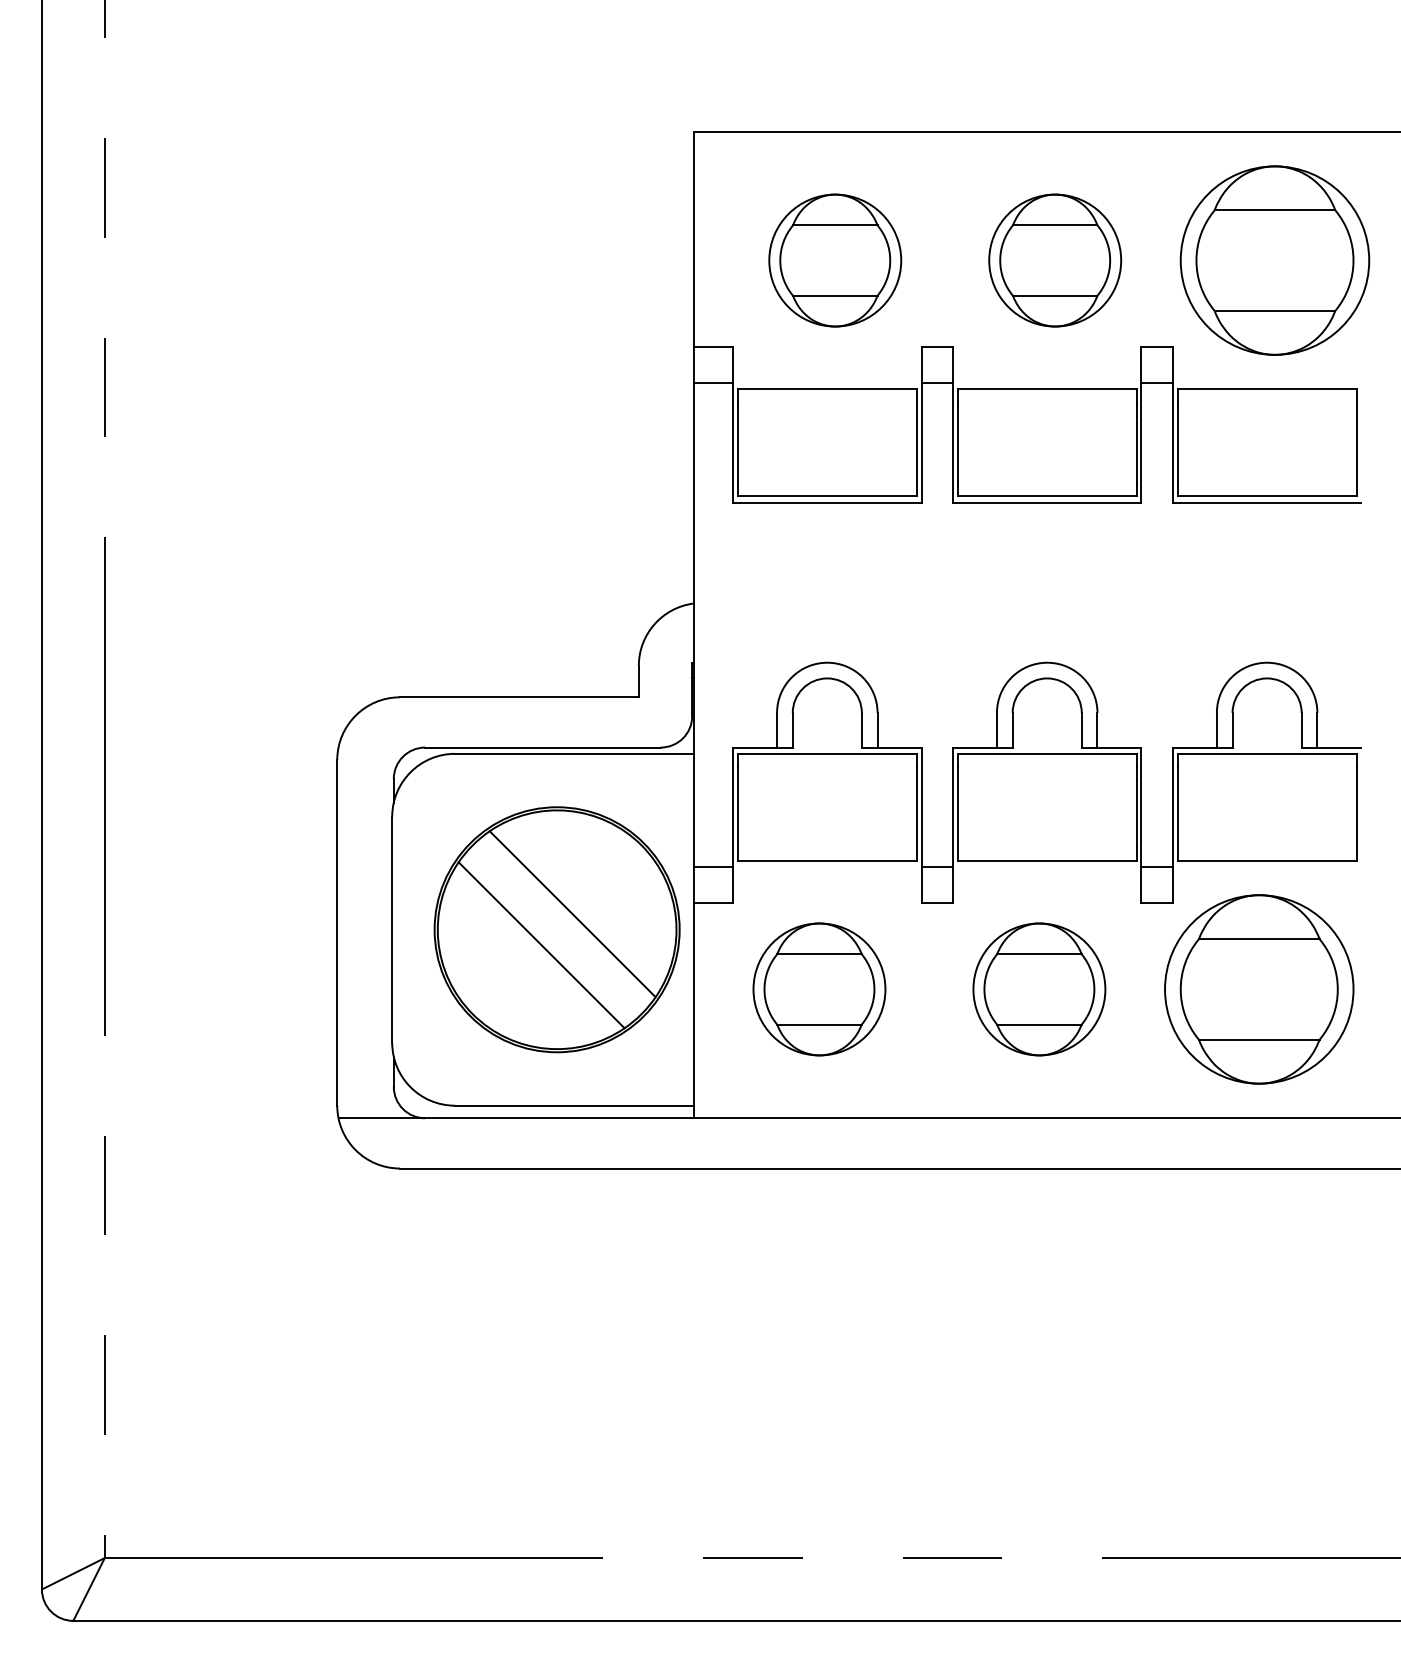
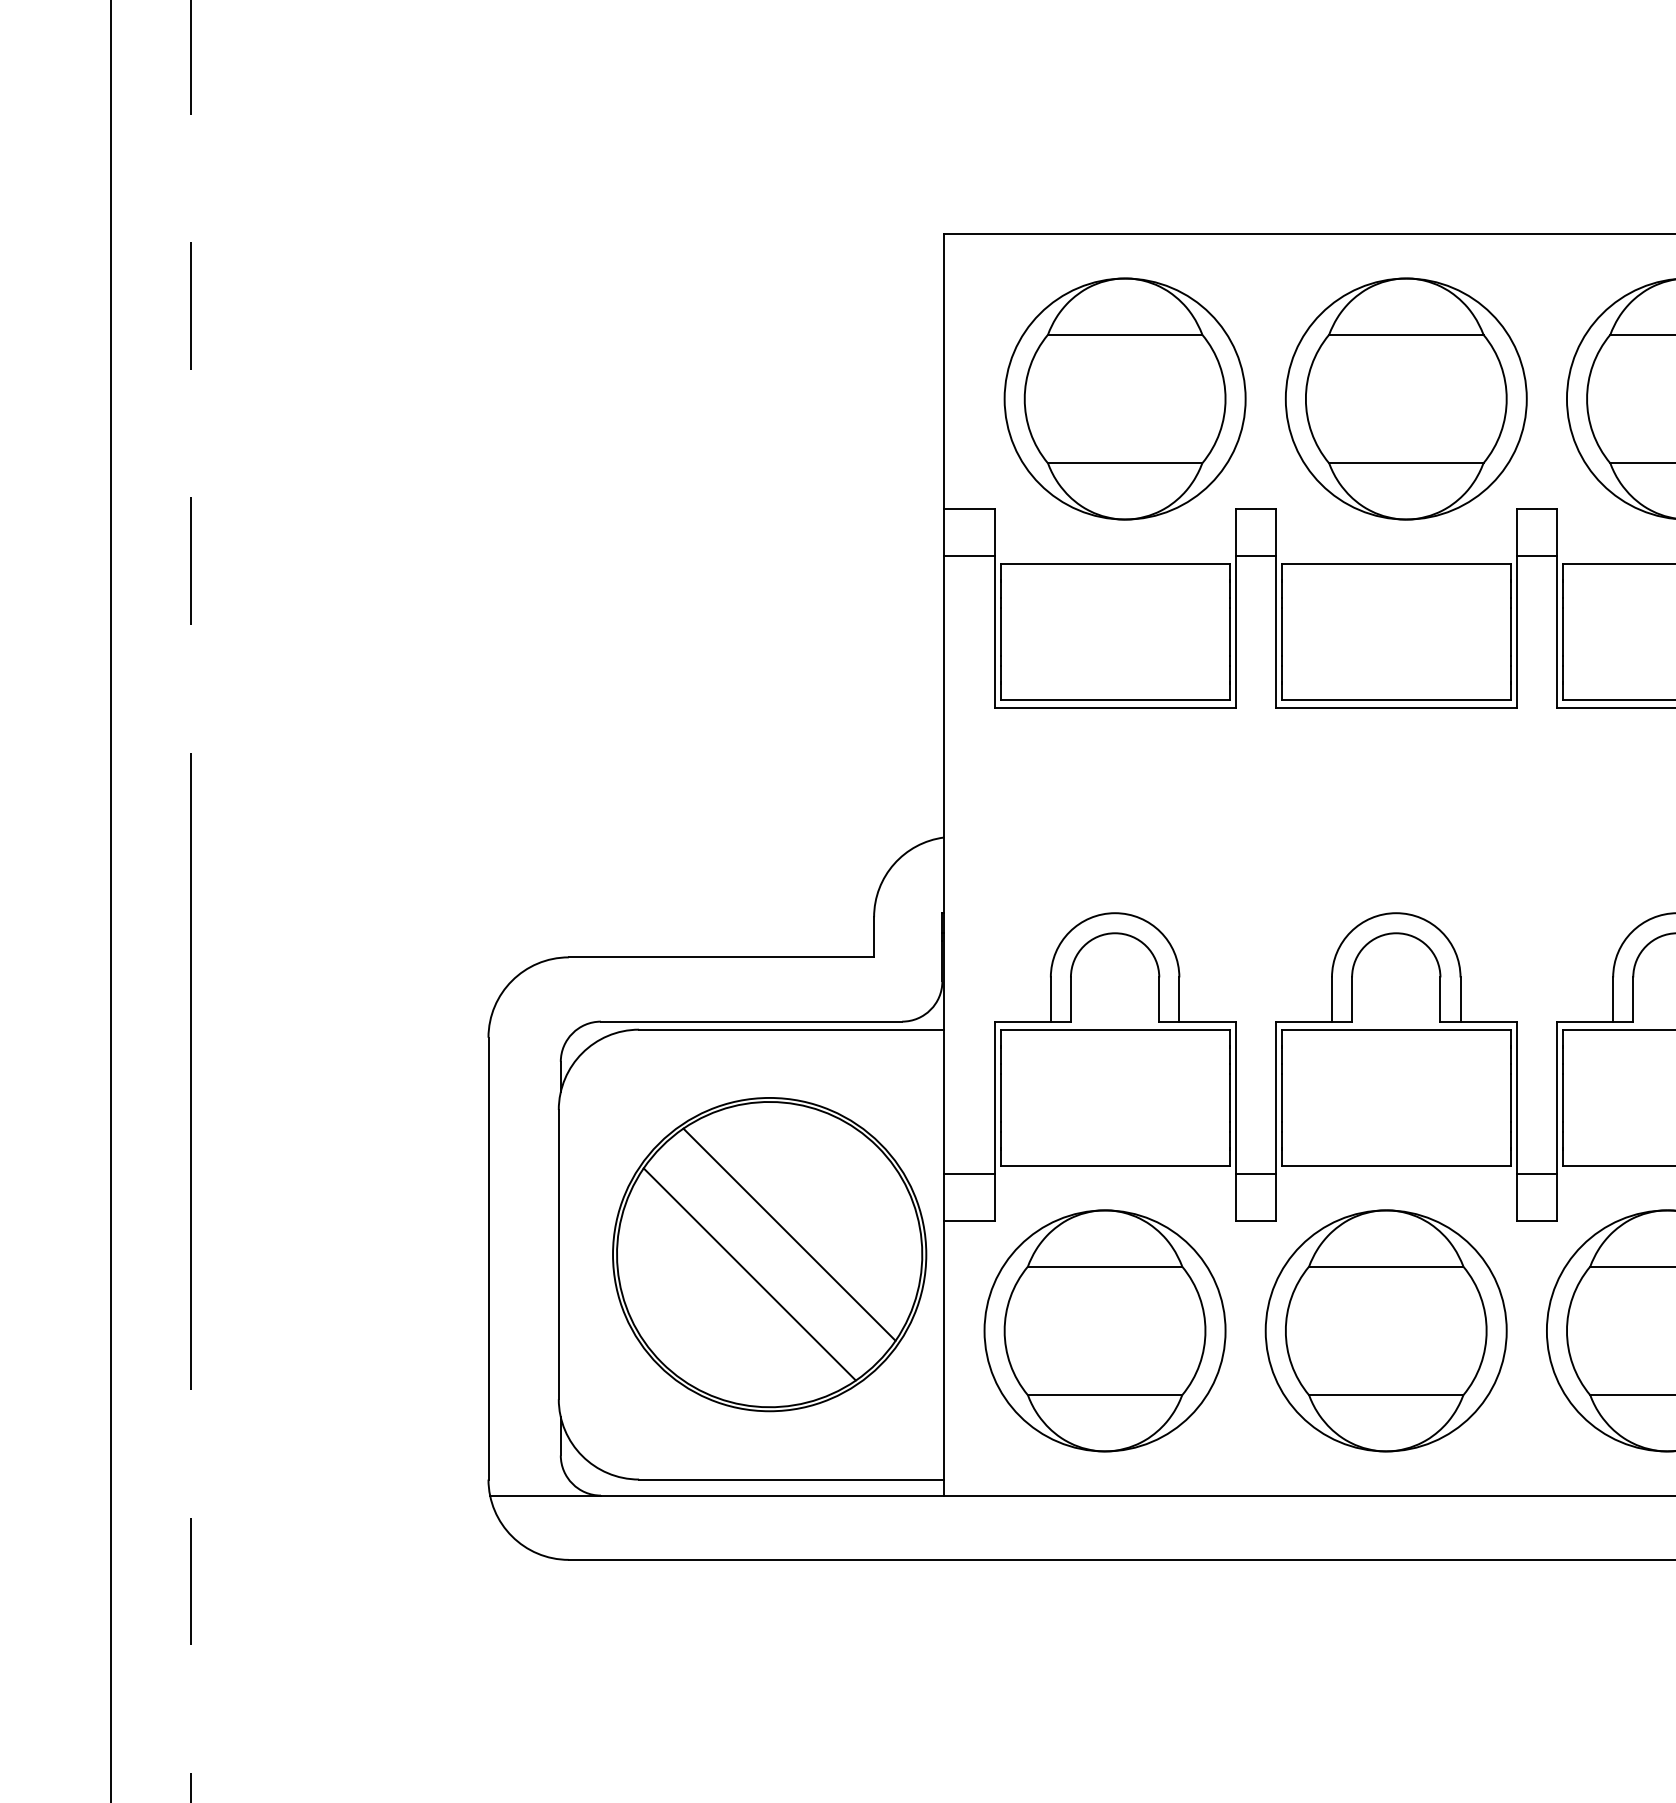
part: (835, 260) -> (1125, 398), size x1.43
part: (1055, 260) -> (1406, 398), size x1.43
part: (819, 989) -> (1105, 1330), size x1.43
part: (1039, 989) -> (1386, 1330), size x1.43

